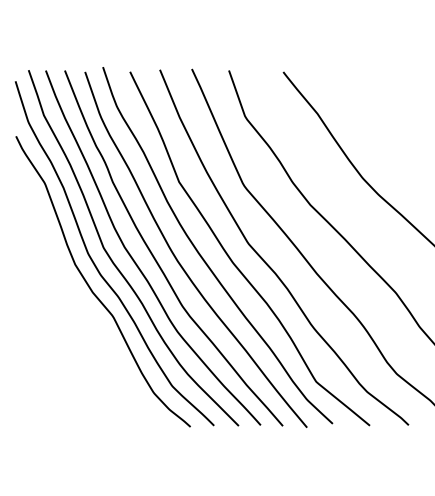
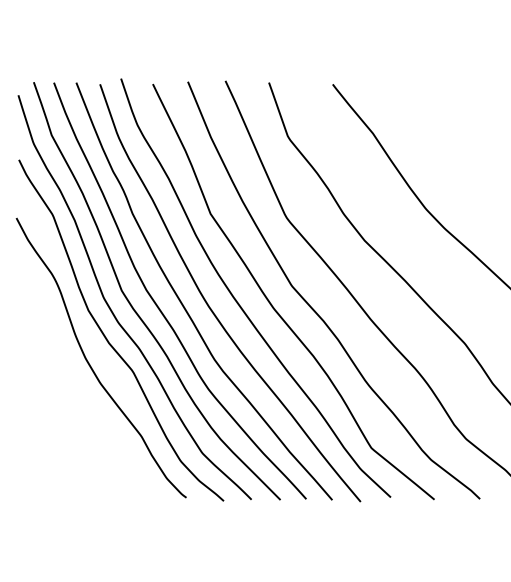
curve: (76, 309) -> (89, 363), added

